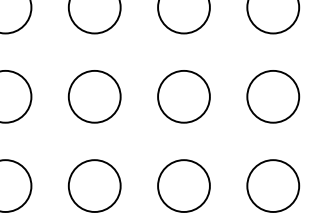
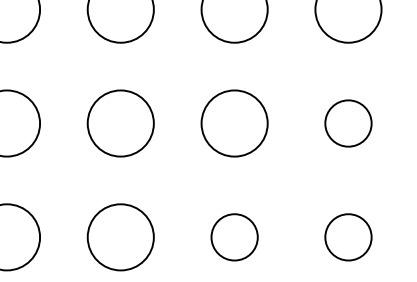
circle: (273, 96) -> (348, 123), size x0.7
circle: (183, 185) -> (234, 236), size x0.7
circle: (273, 185) -> (348, 236), size x0.7

